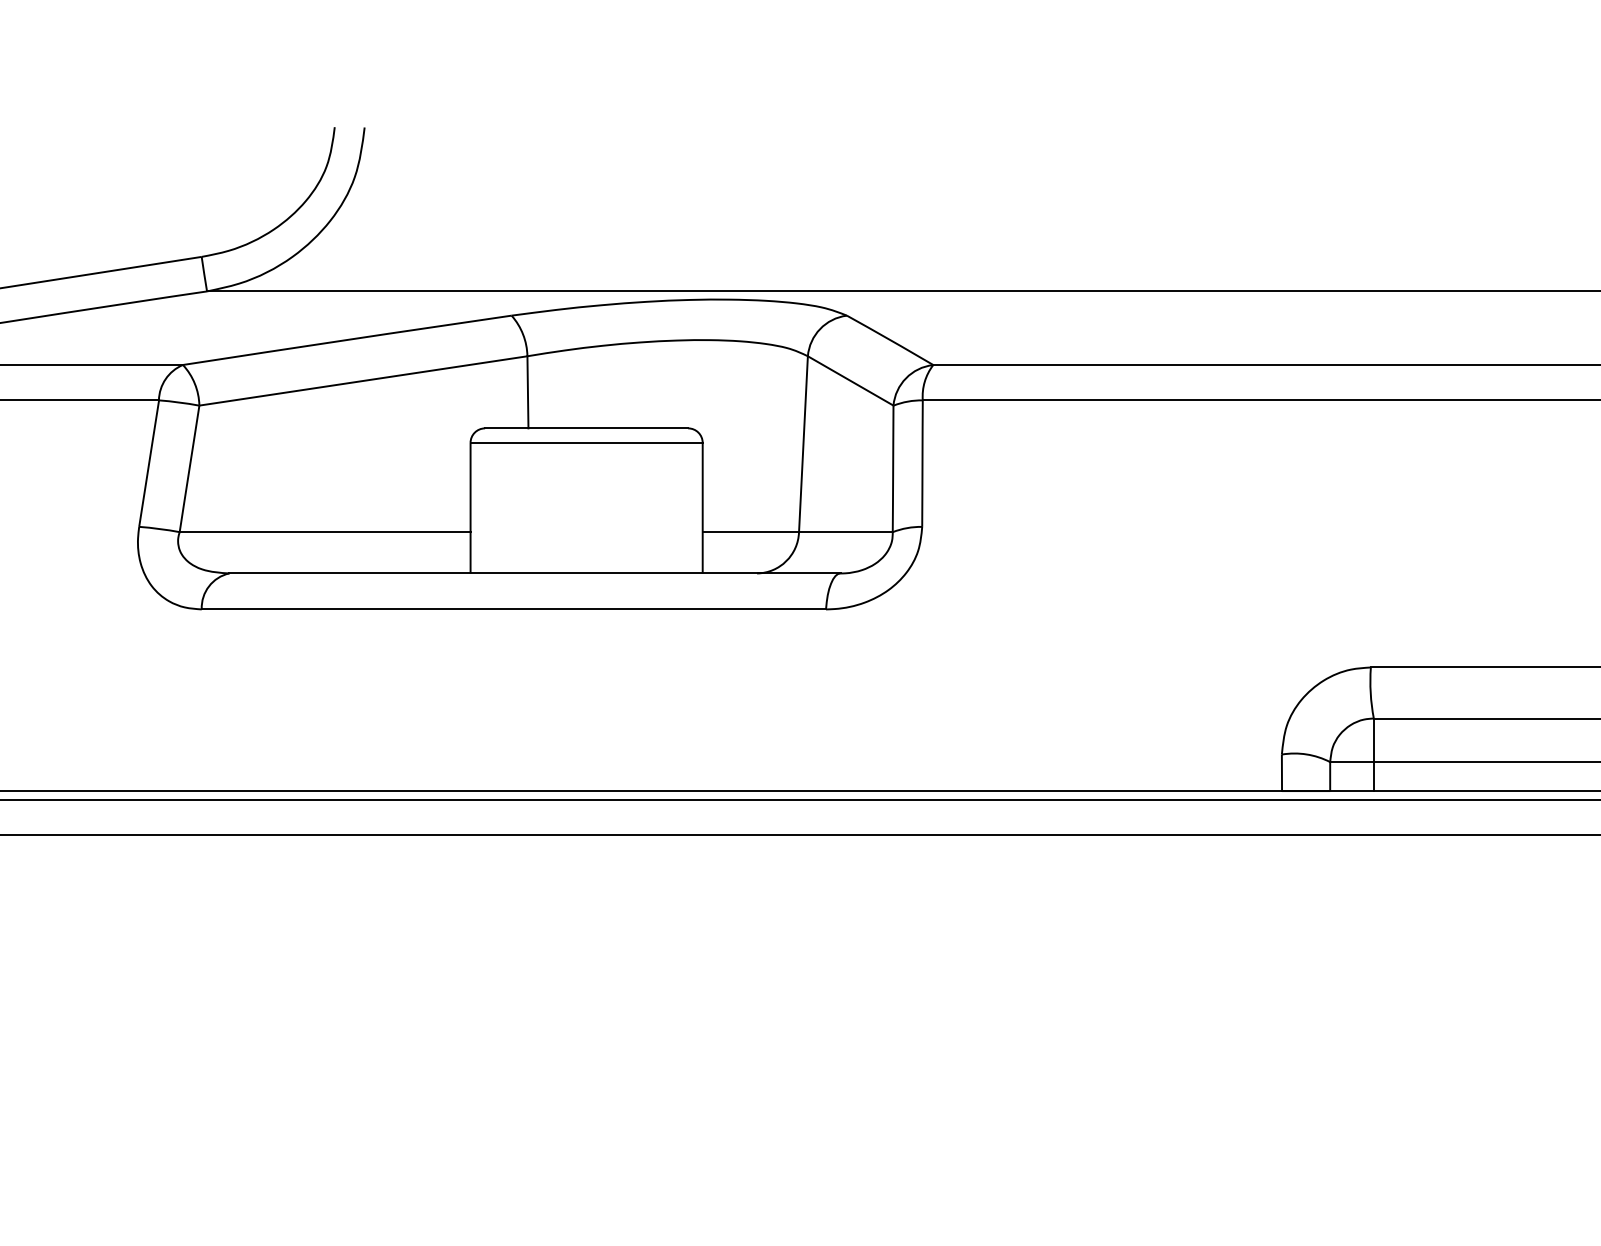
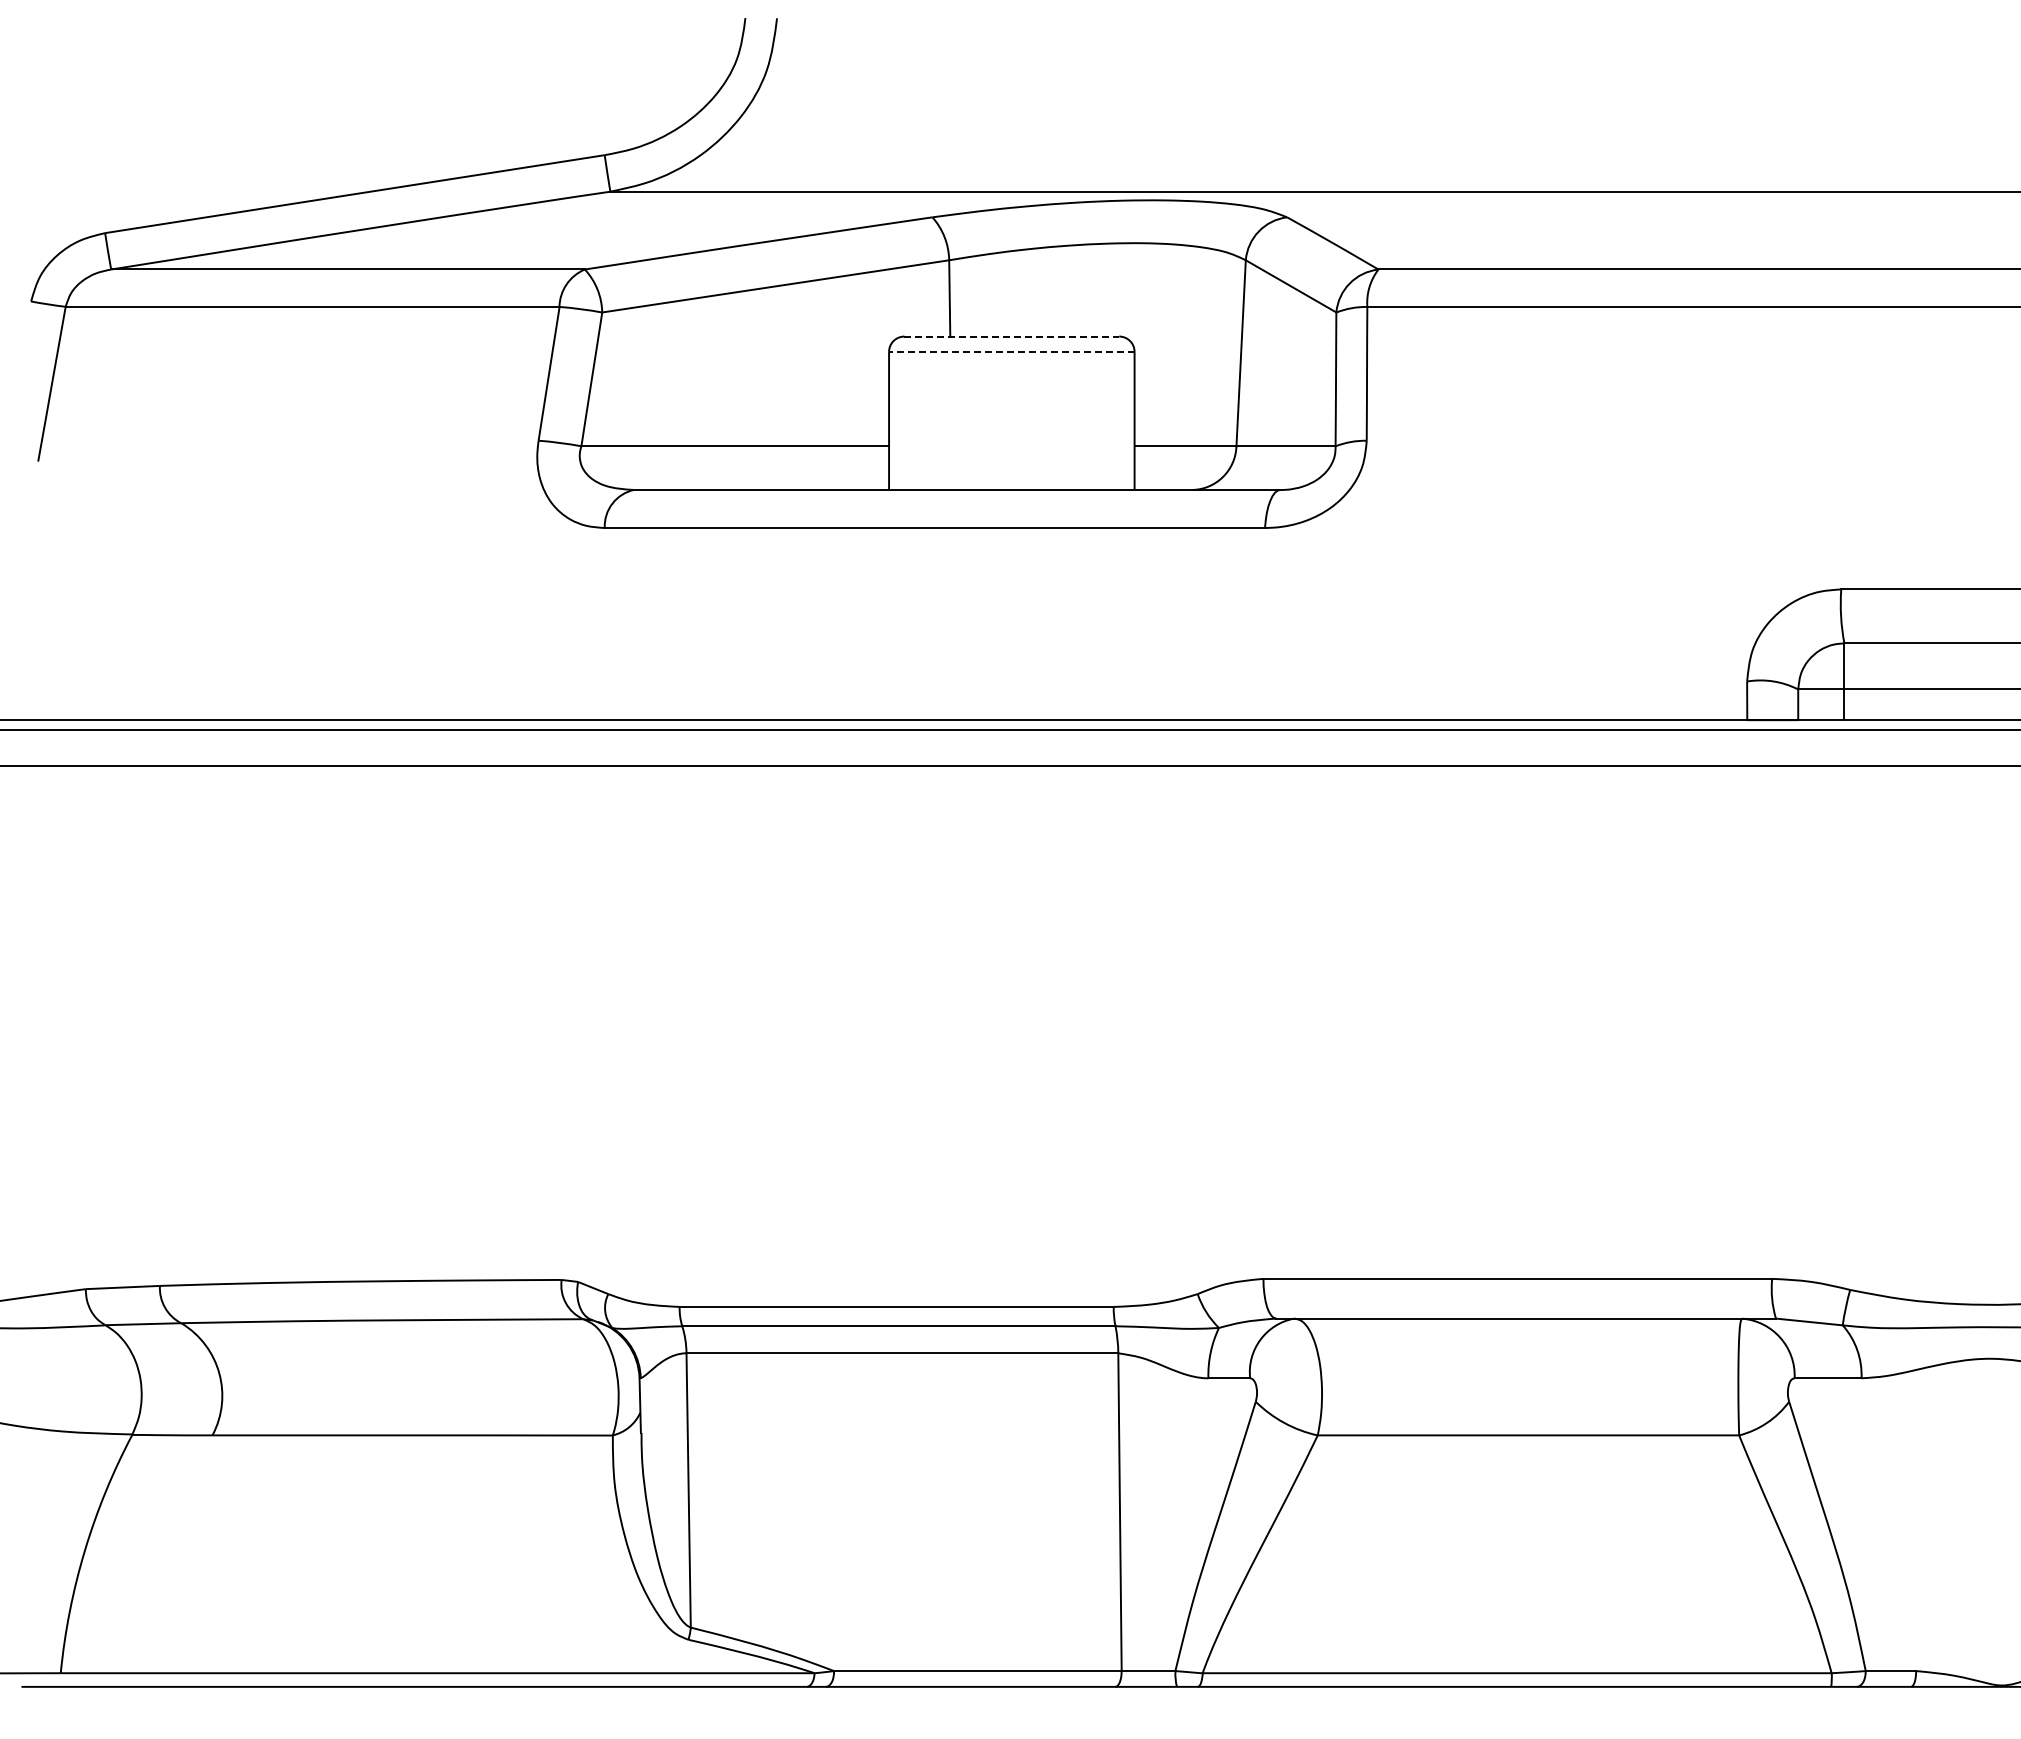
line: (587, 428) -> (1012, 336), solid -> dashed
line: (586, 442) -> (1011, 351), solid -> dashed

